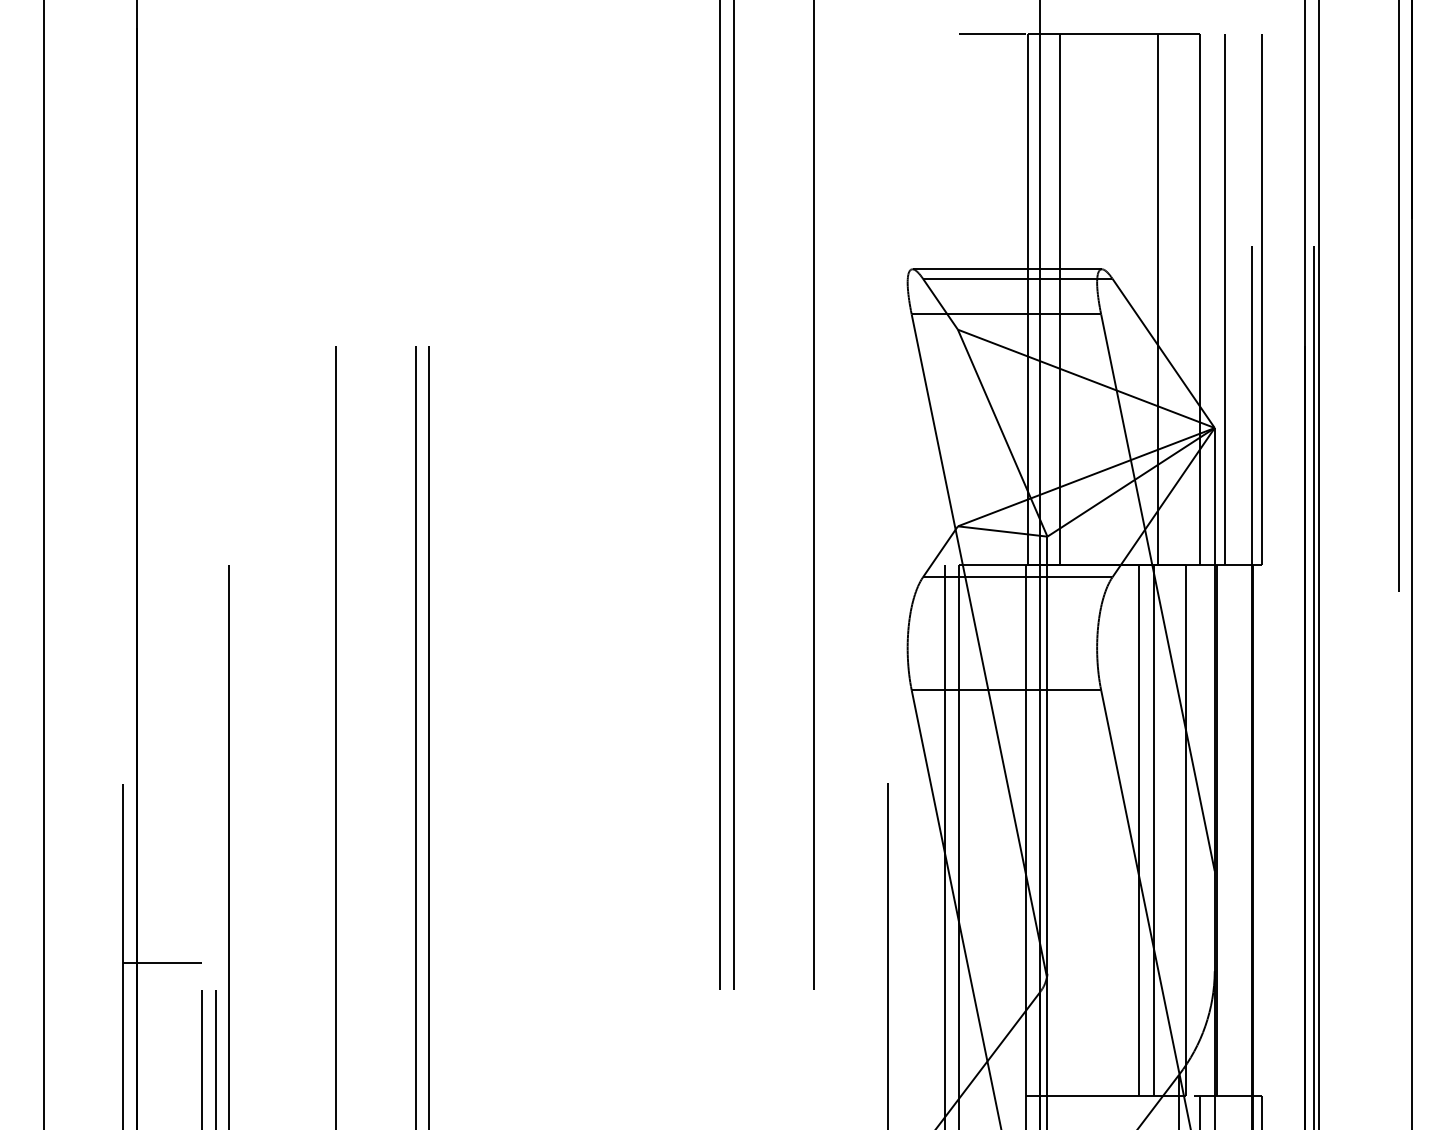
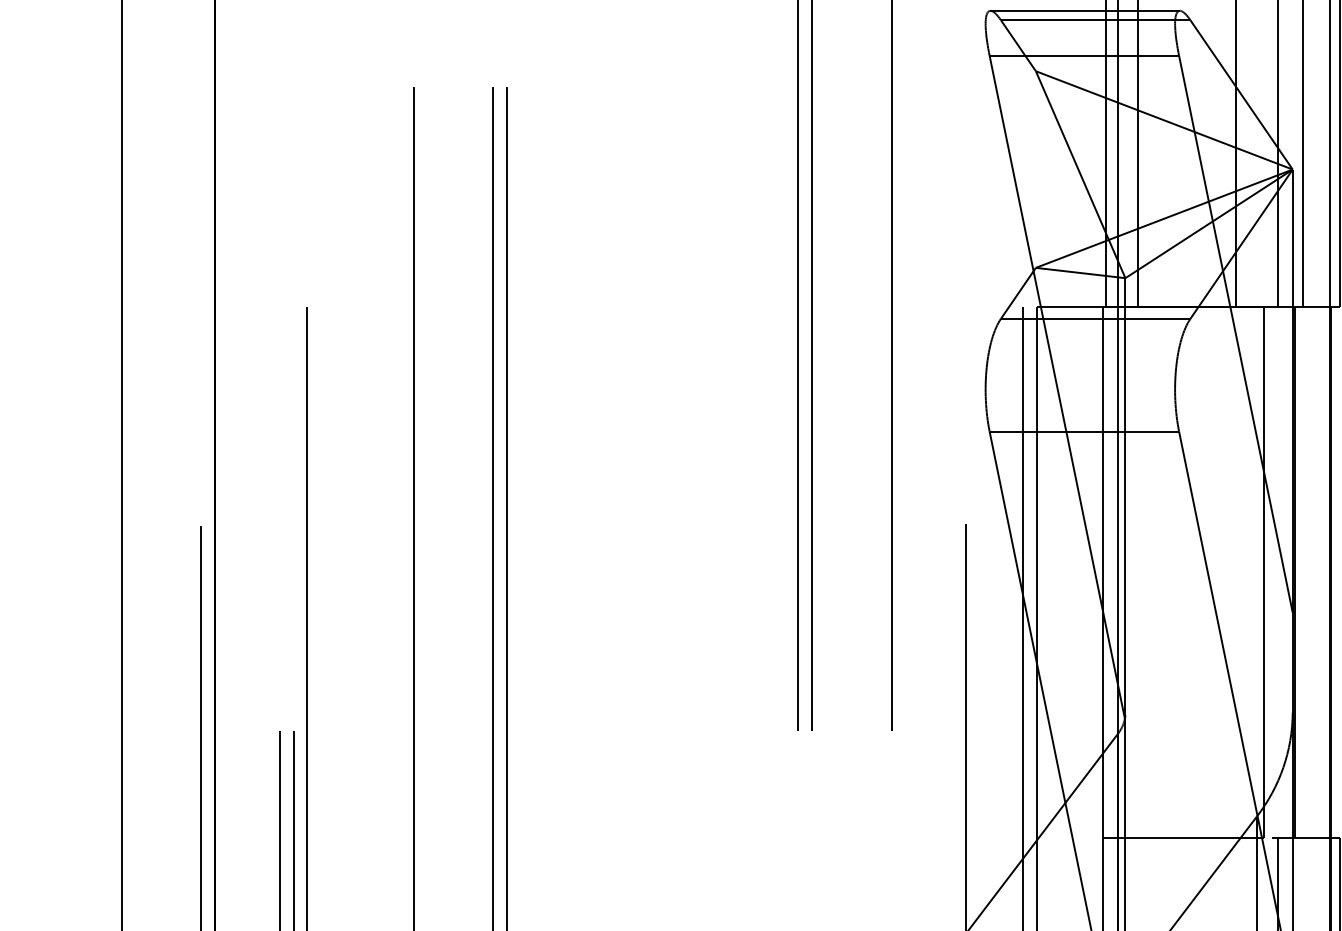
line: (1138, 830) -> (1216, 572), removed
line: (1154, 830) -> (1232, 572), removed
line: (162, 963) -> (240, 705), removed

